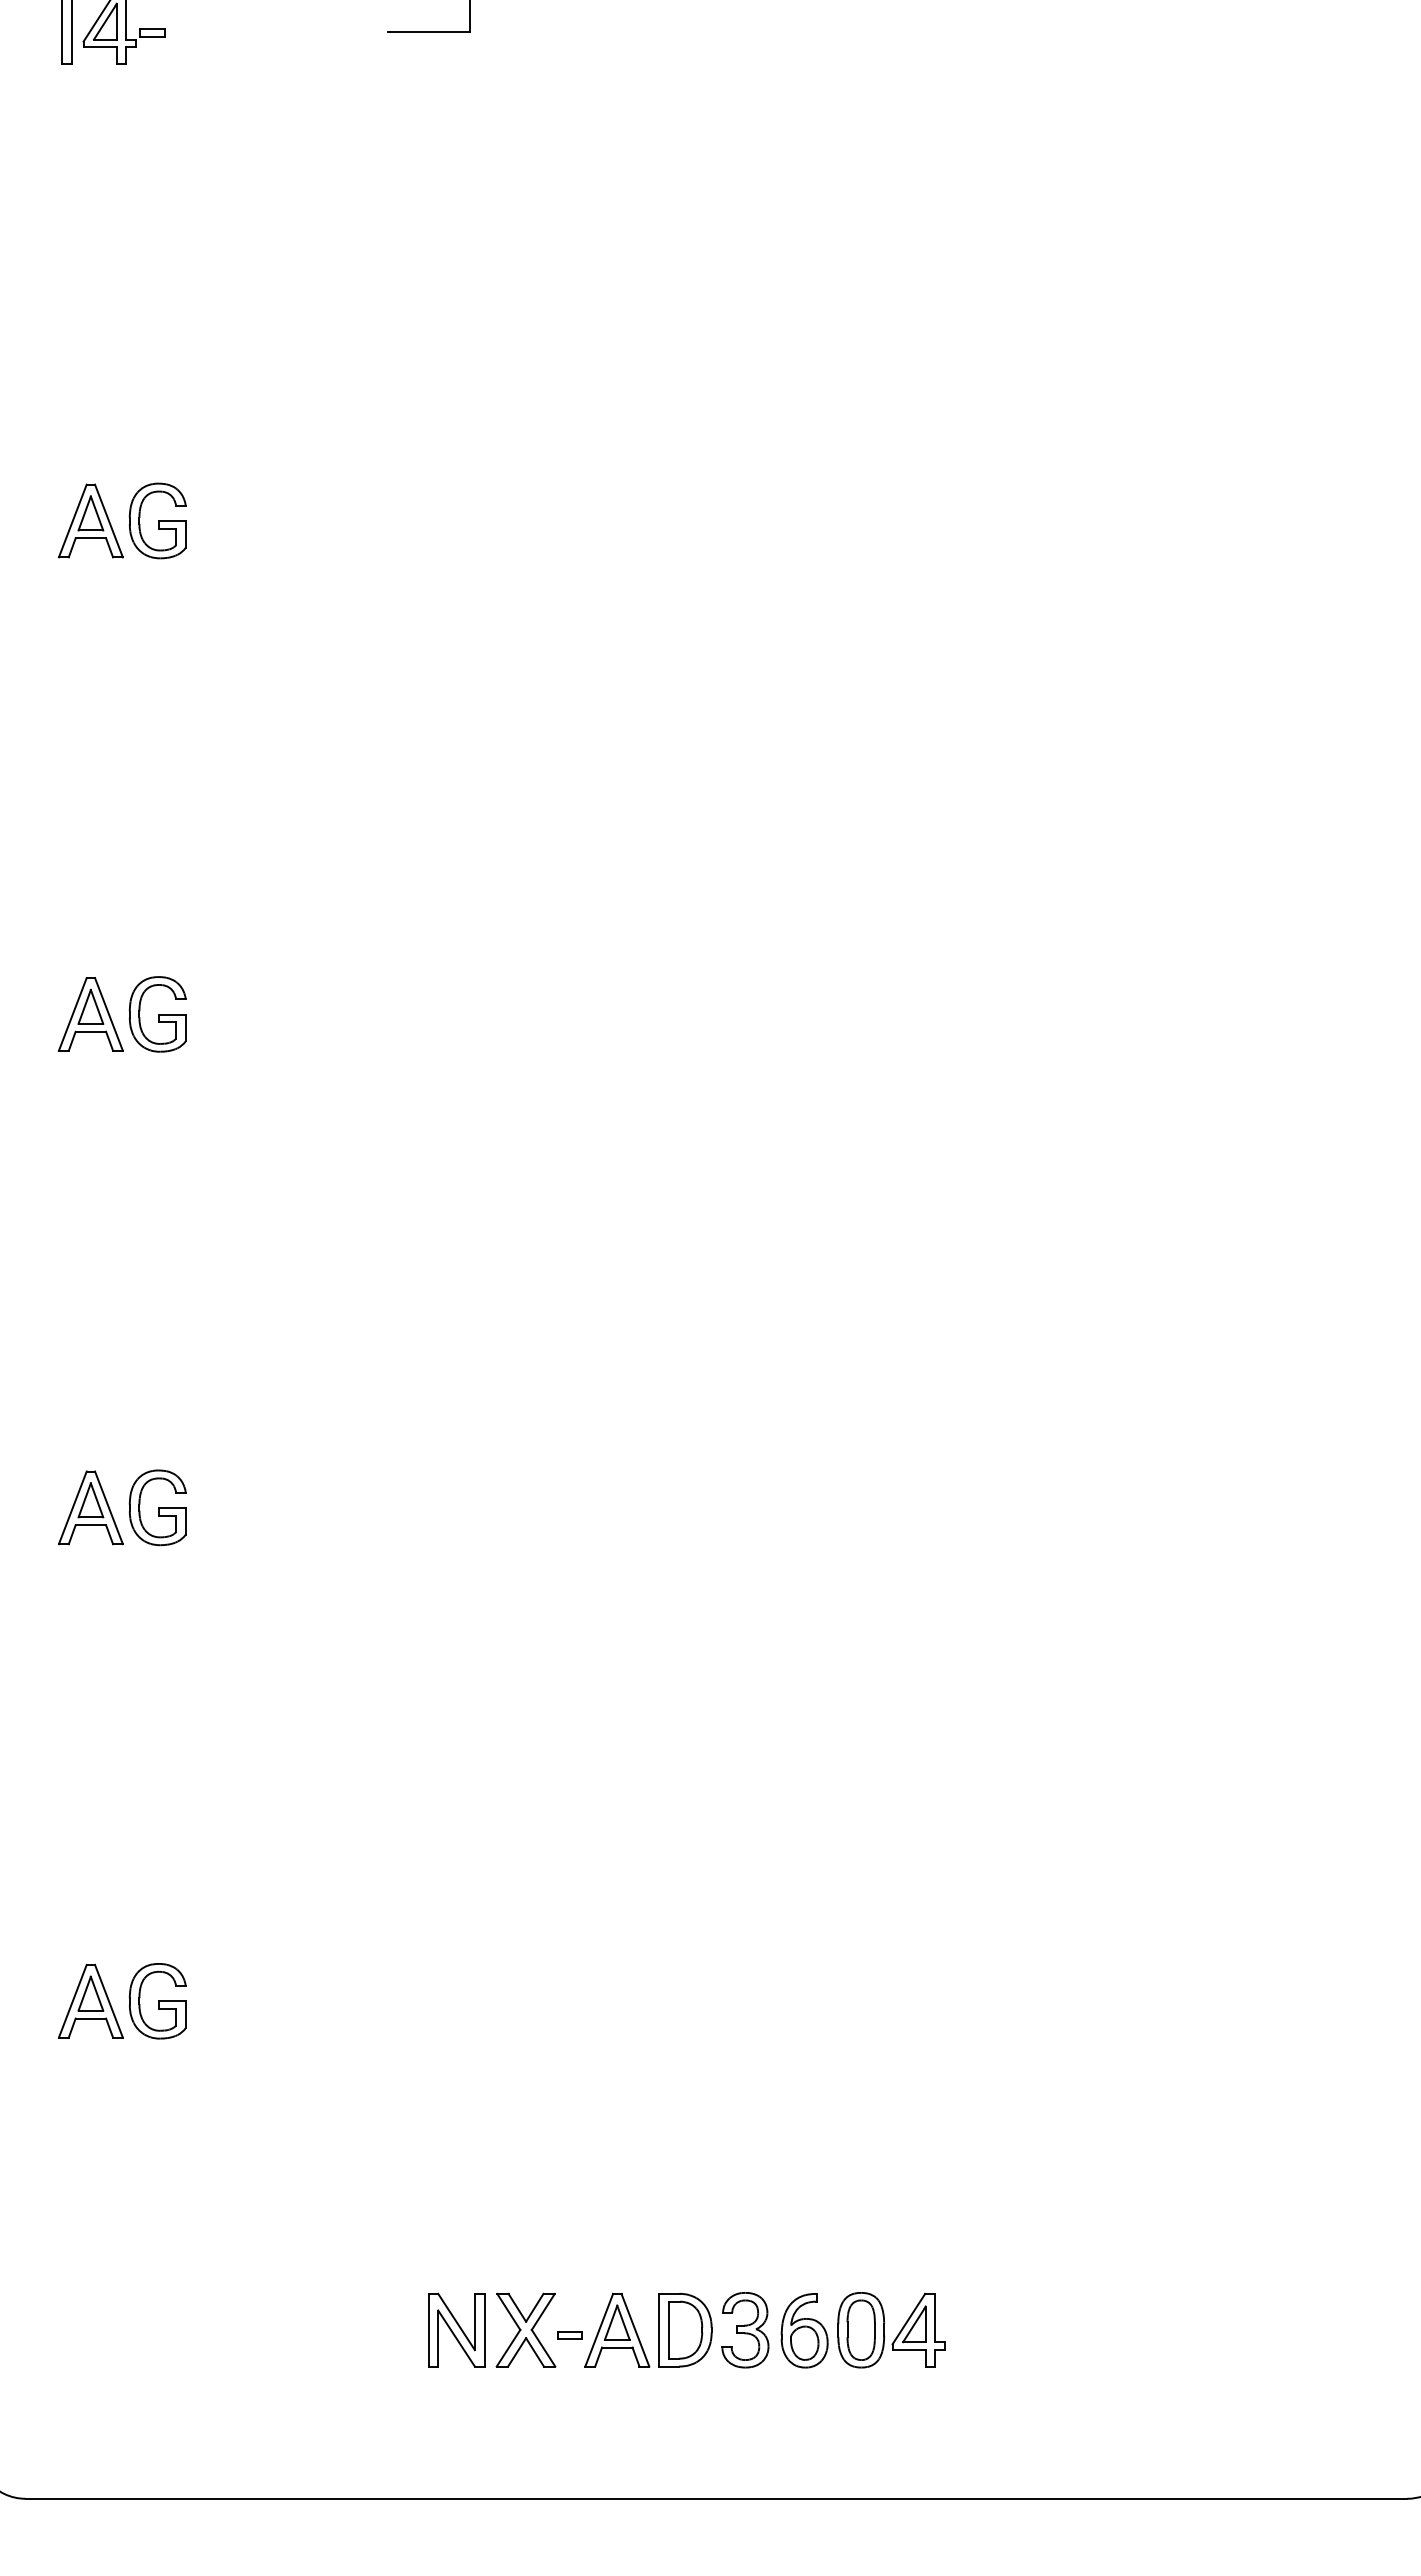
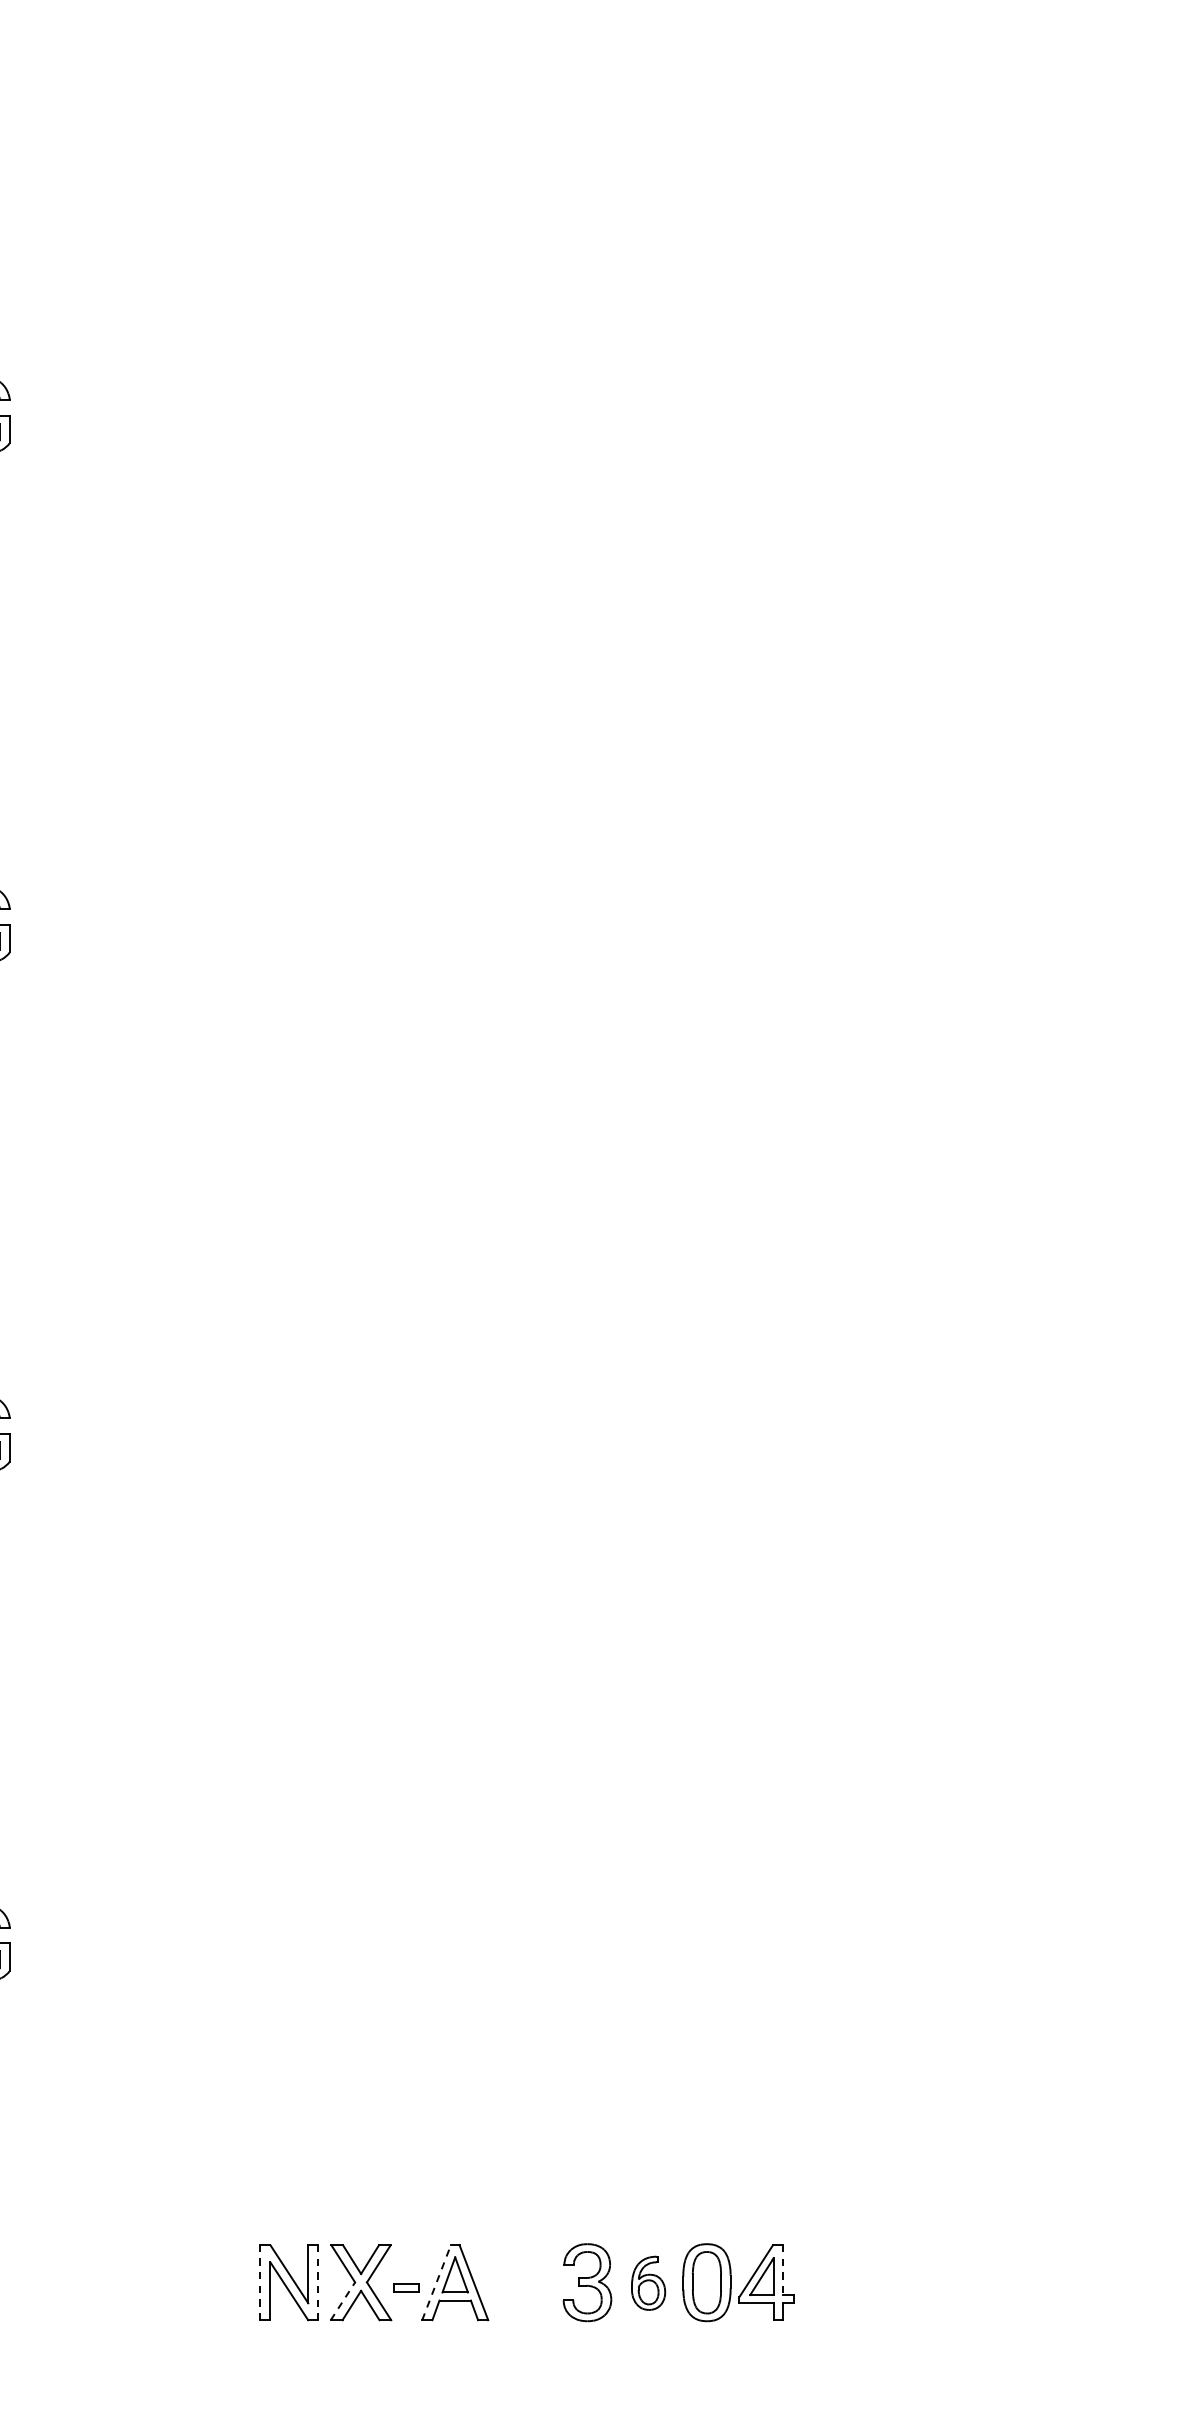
line: (935, 2318) -> (783, 2270), solid -> dashed
line: (428, 2329) -> (260, 2281), solid -> dashed
line: (484, 2330) -> (318, 2282), solid -> dashed
line: (599, 2330) -> (436, 2282), solid -> dashed
part: (685, 2330) -> (525, 2282), removed
part: (804, 2330) -> (648, 2282), size x0.7
line: (508, 2348) -> (342, 2301), solid -> dashed

